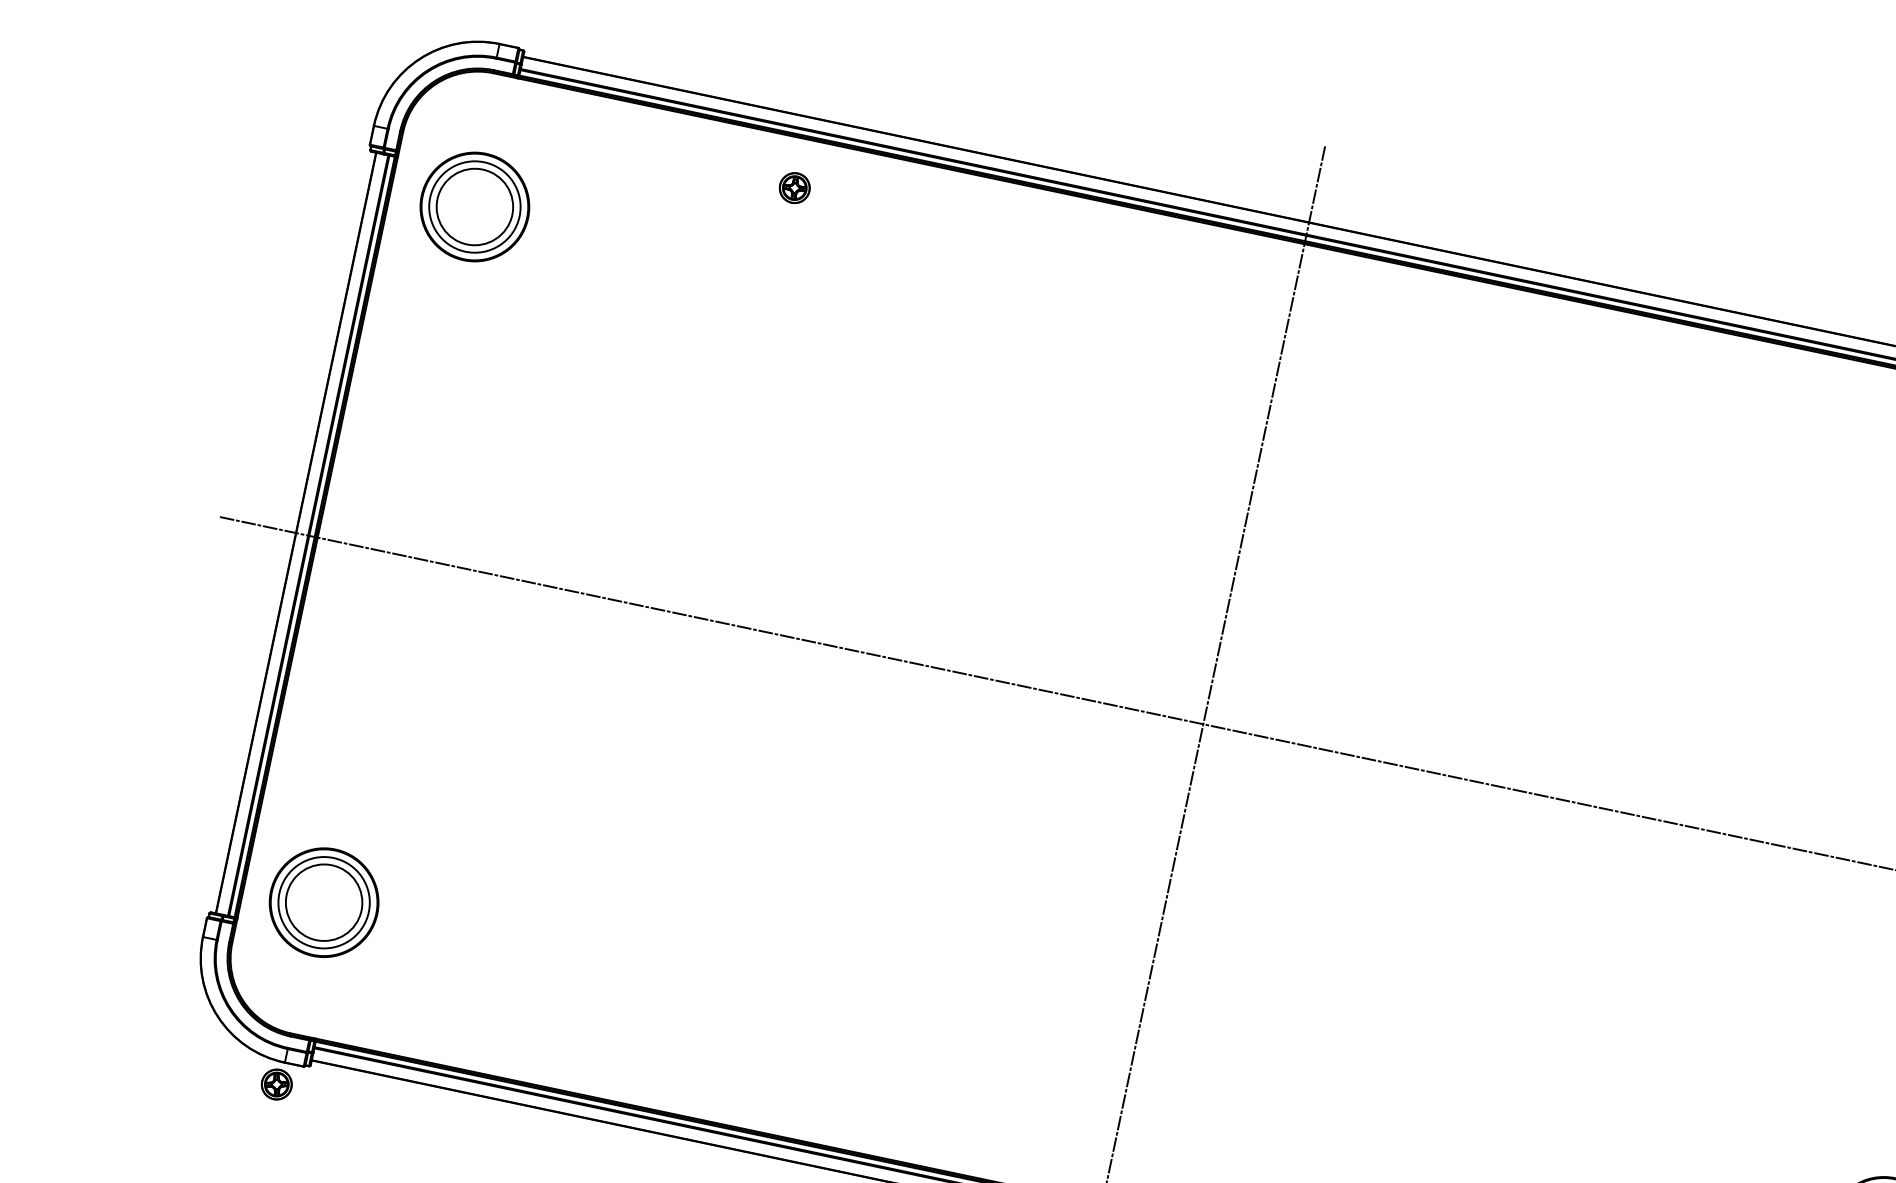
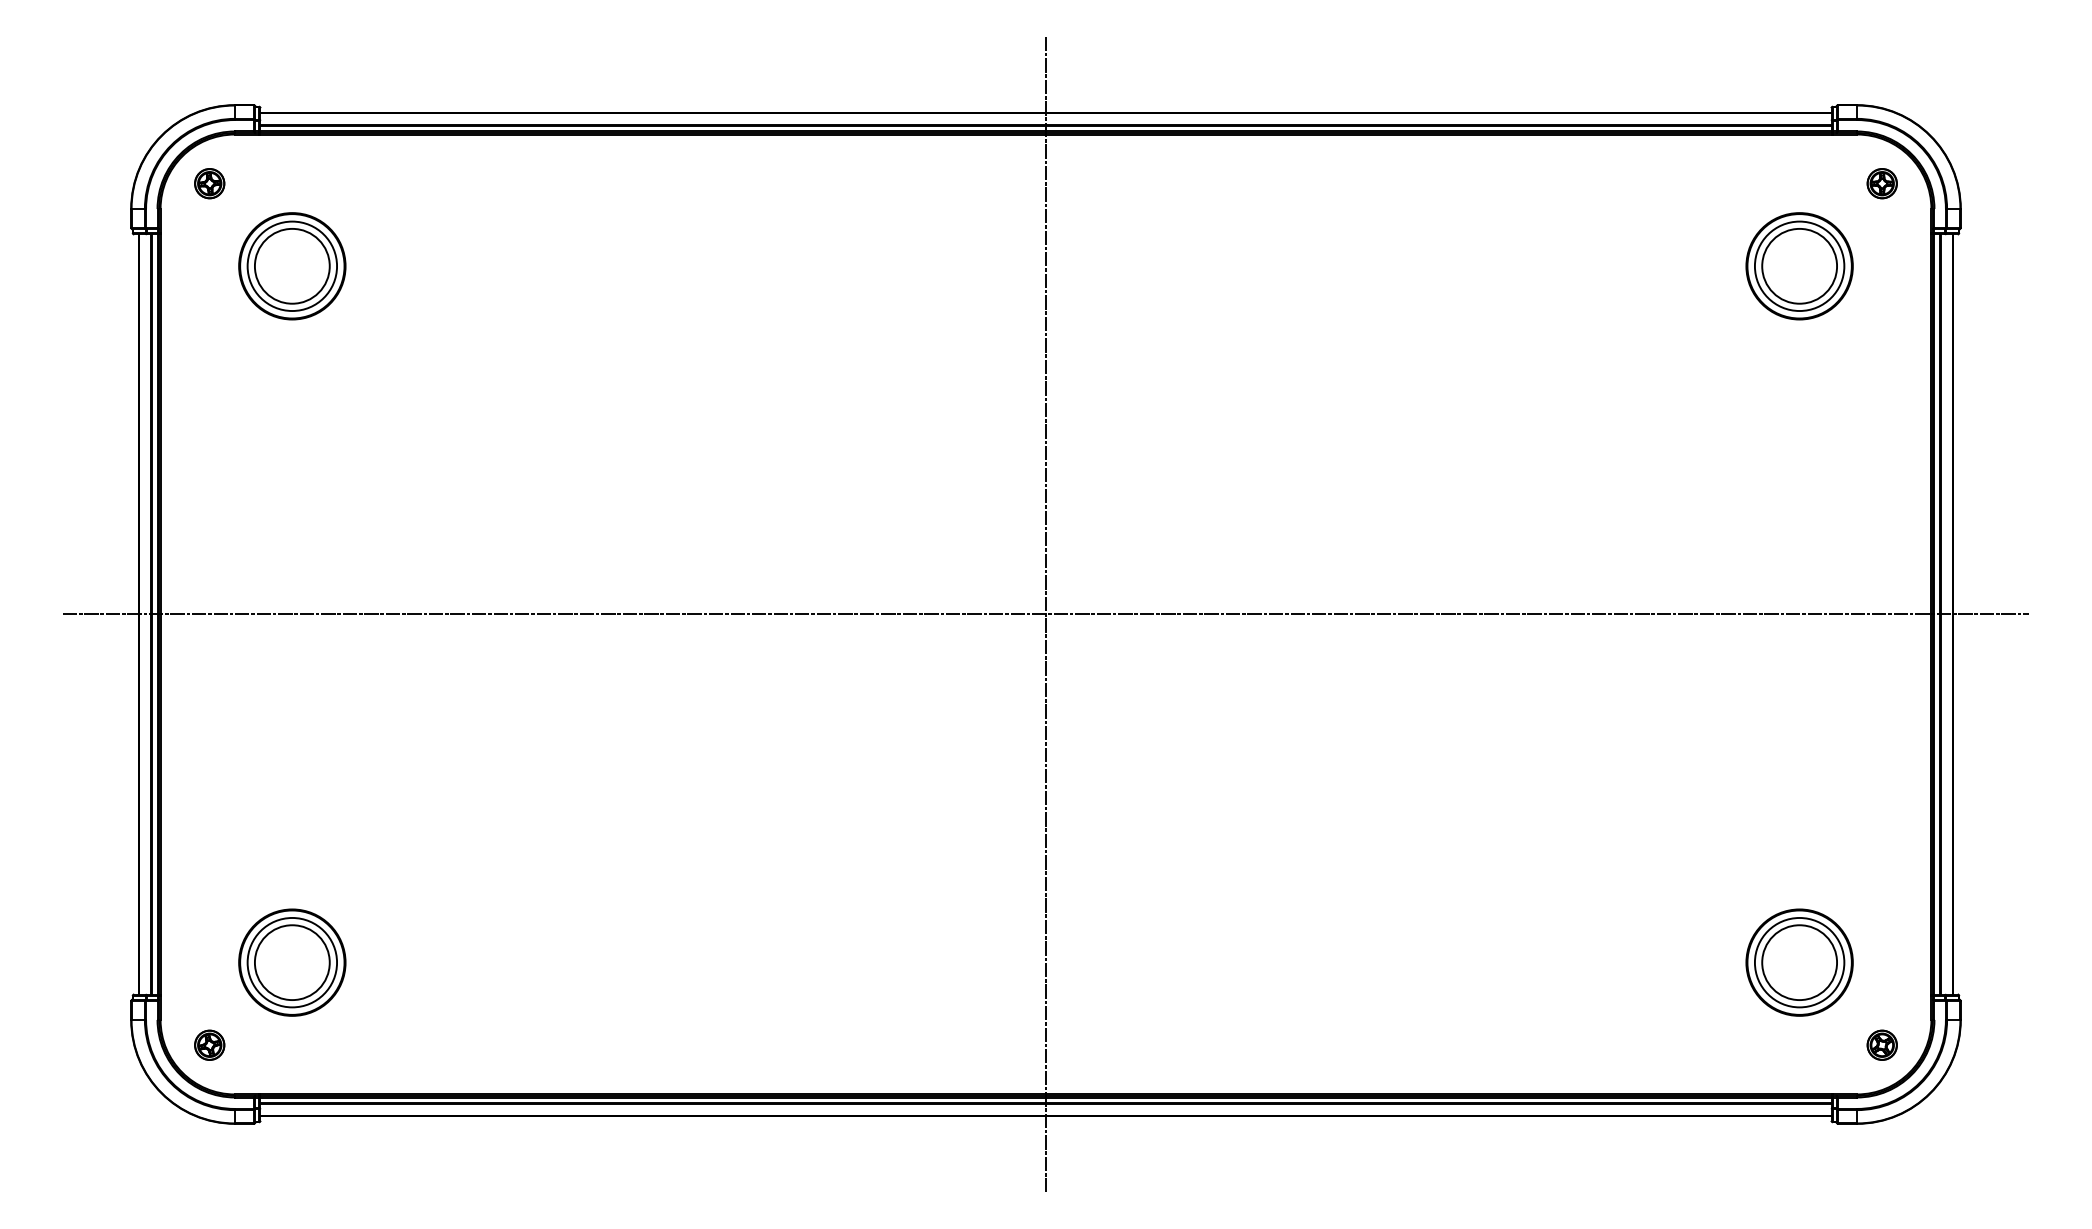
part: (794, 187) -> (209, 183), moved
part: (475, 207) -> (292, 266), moved
part: (324, 902) -> (292, 962), moved
part: (276, 1083) -> (209, 1044), moved

